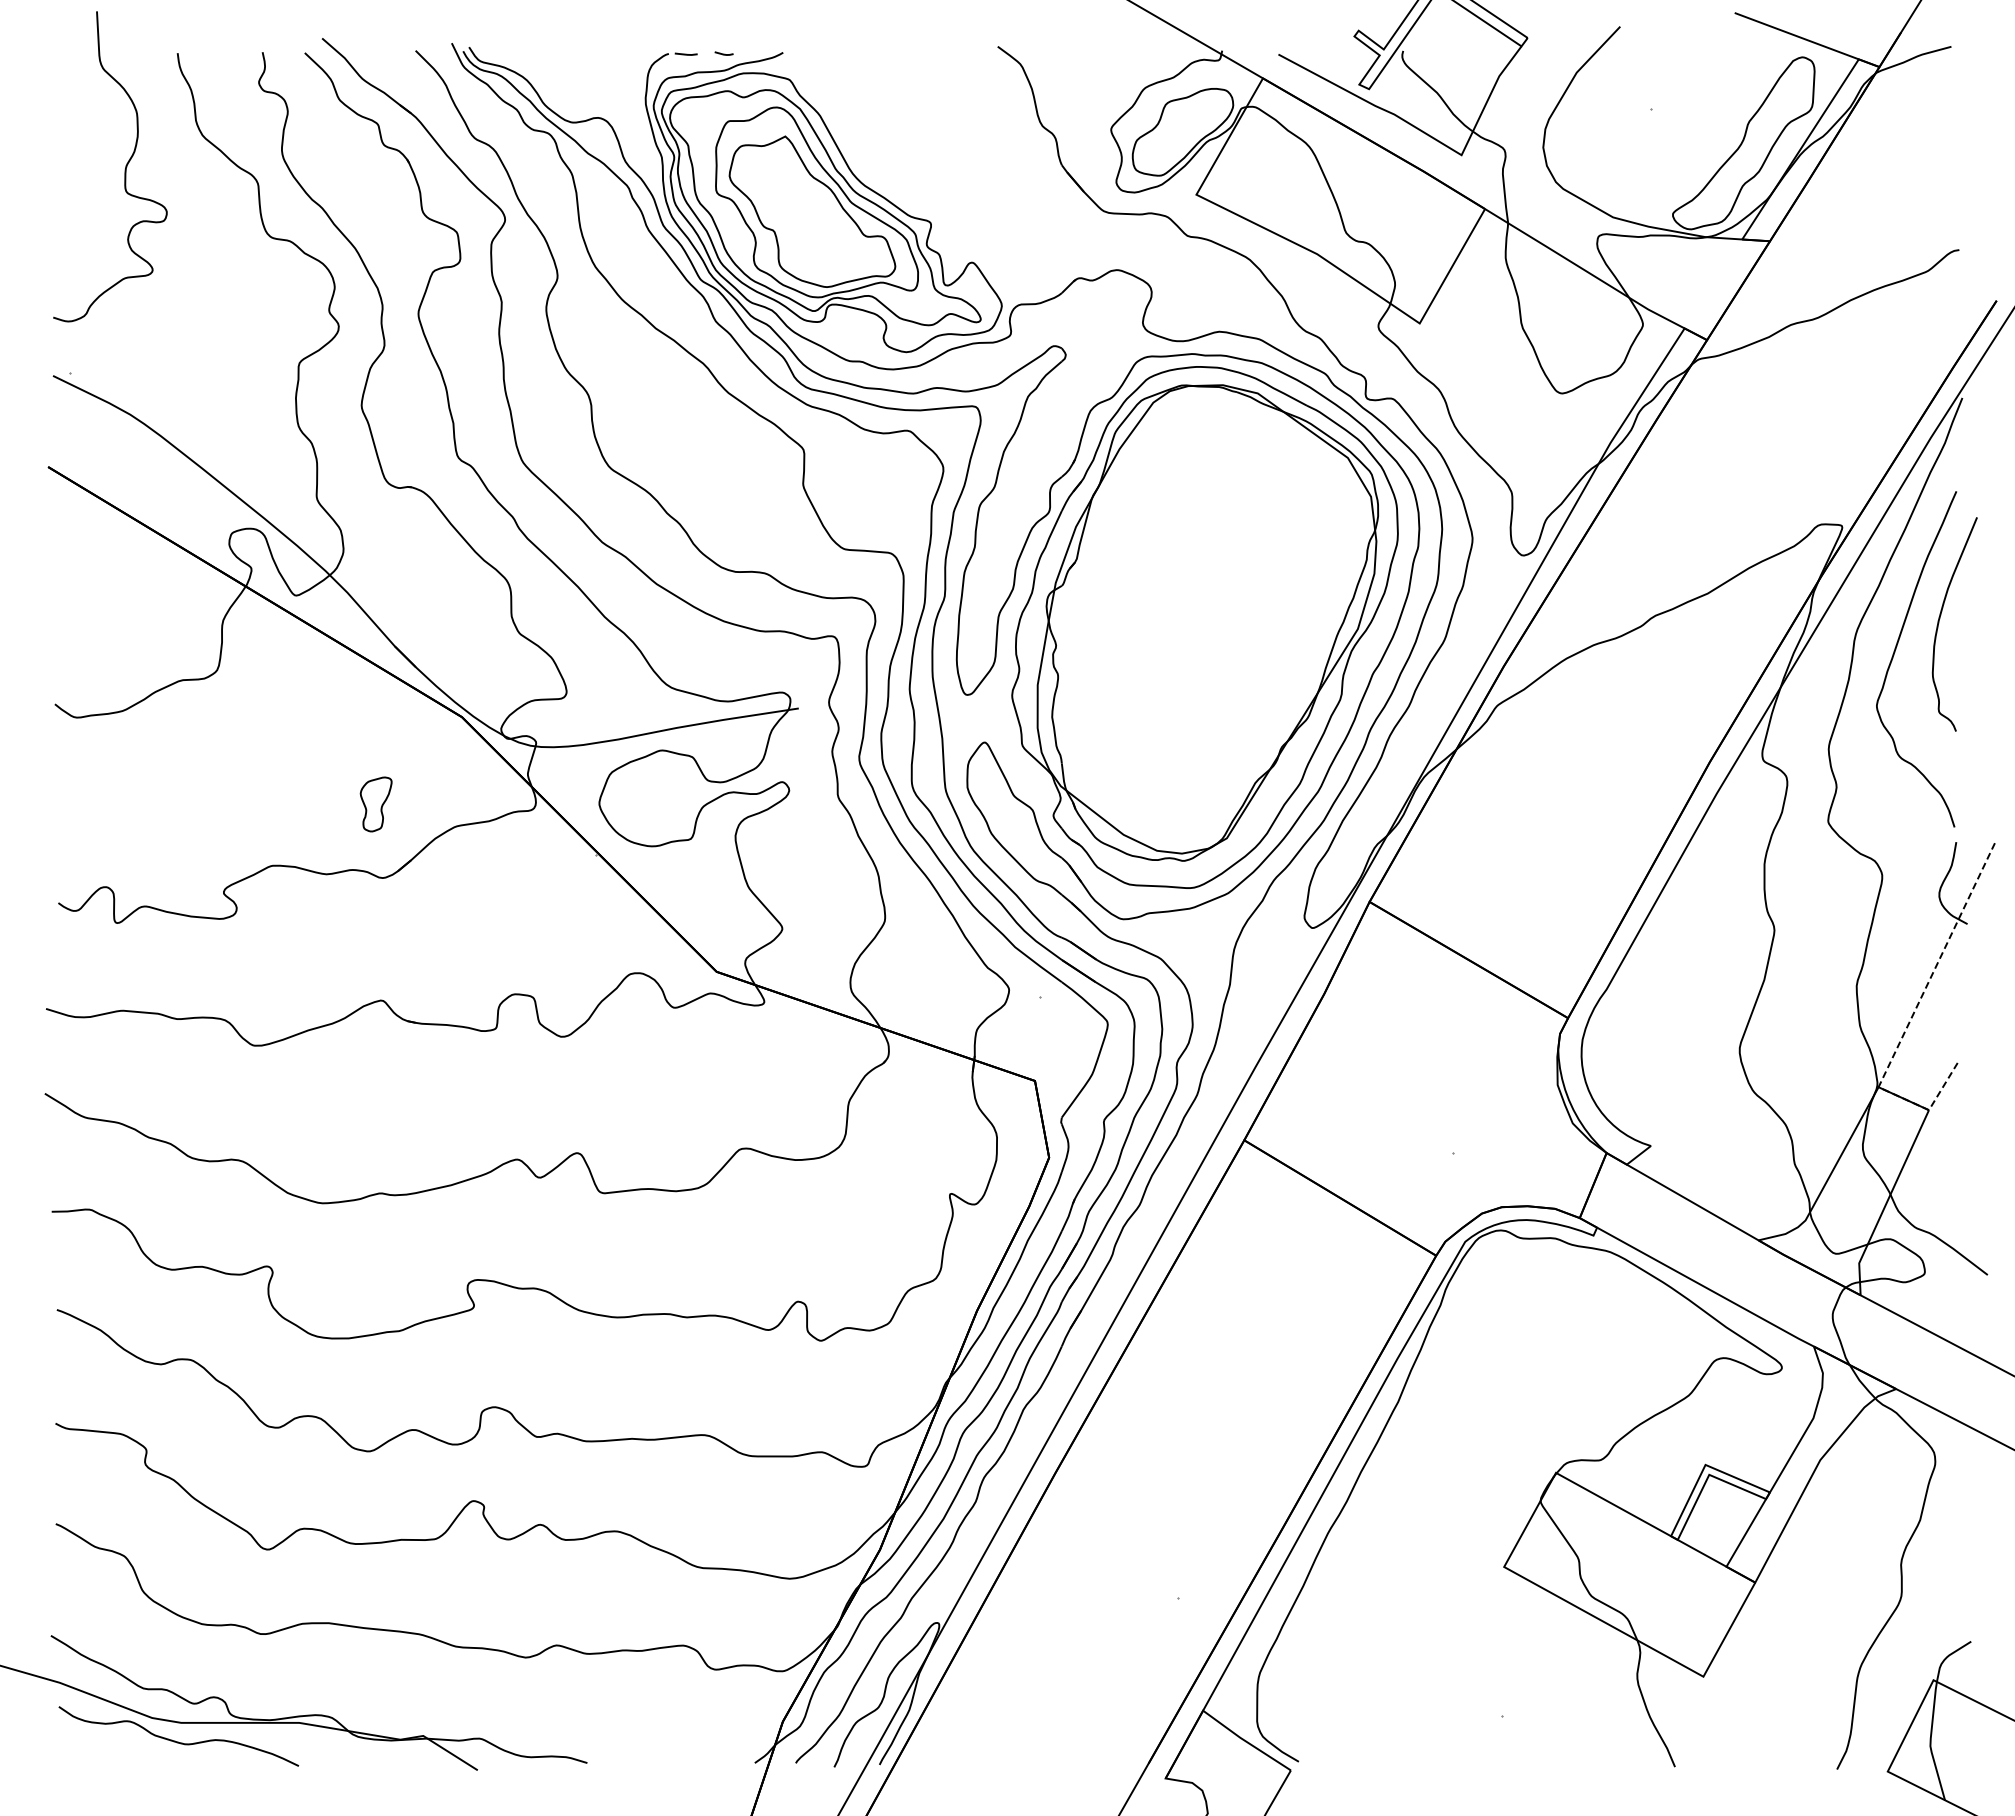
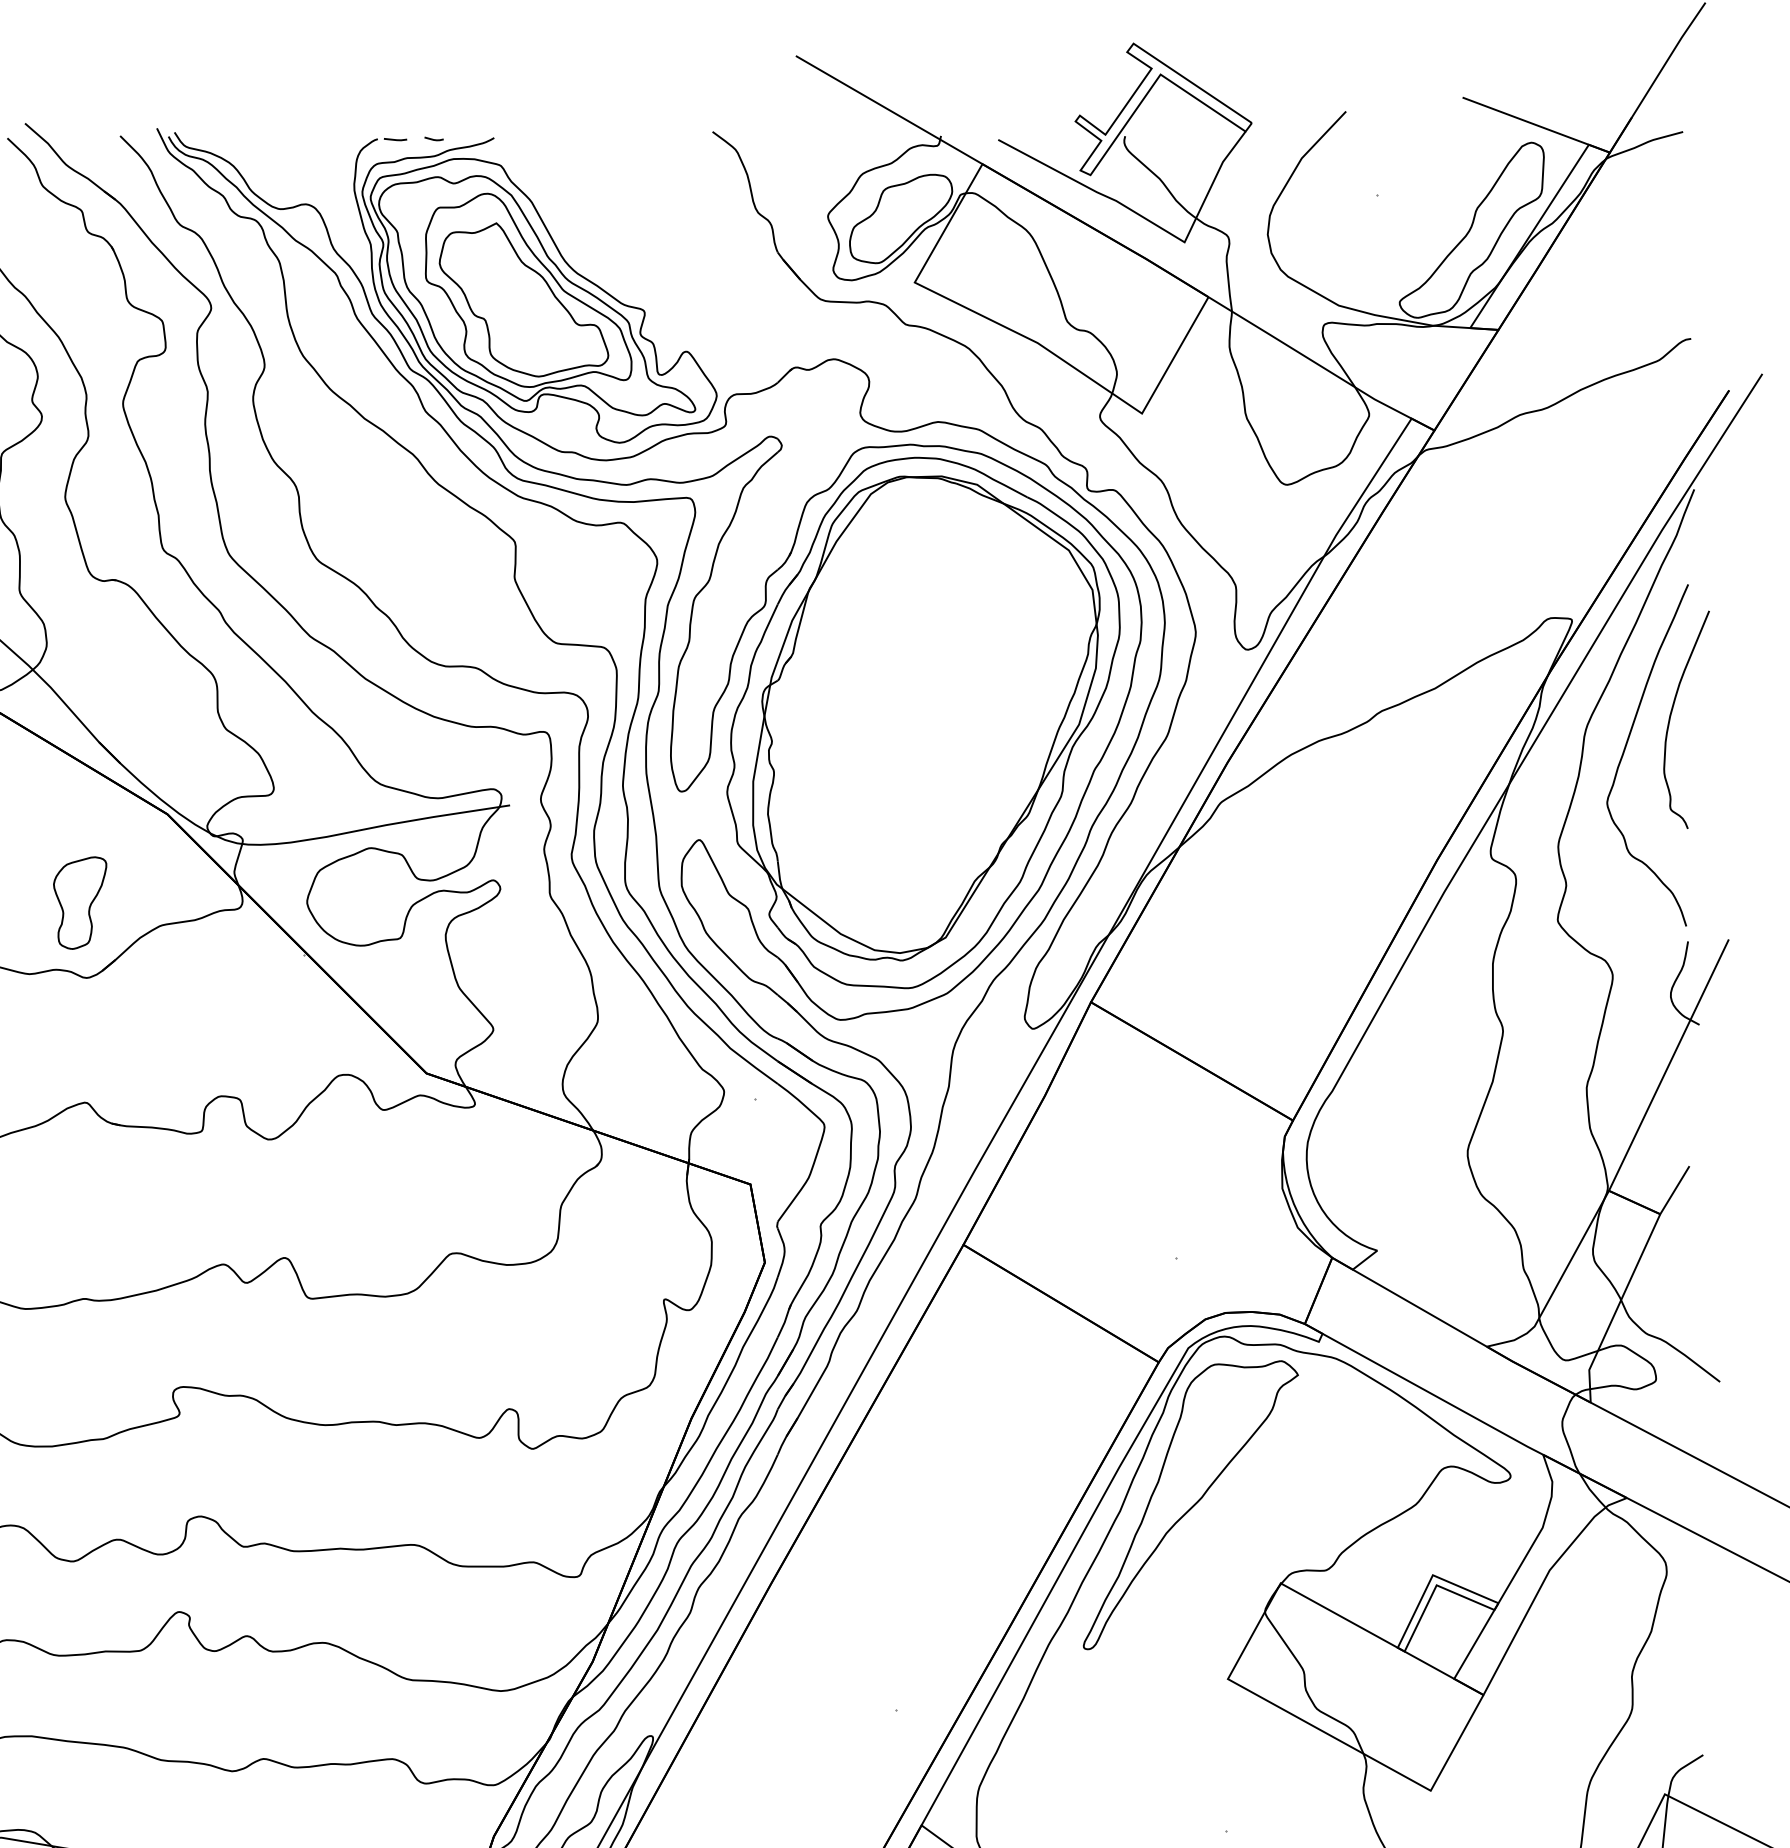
part: (375, 804) -> (79, 903), size x1.67
line: (1912, 1015) -> (1643, 1117), dashed -> solid
part: (1467, 1395) -> (1190, 1504), added

